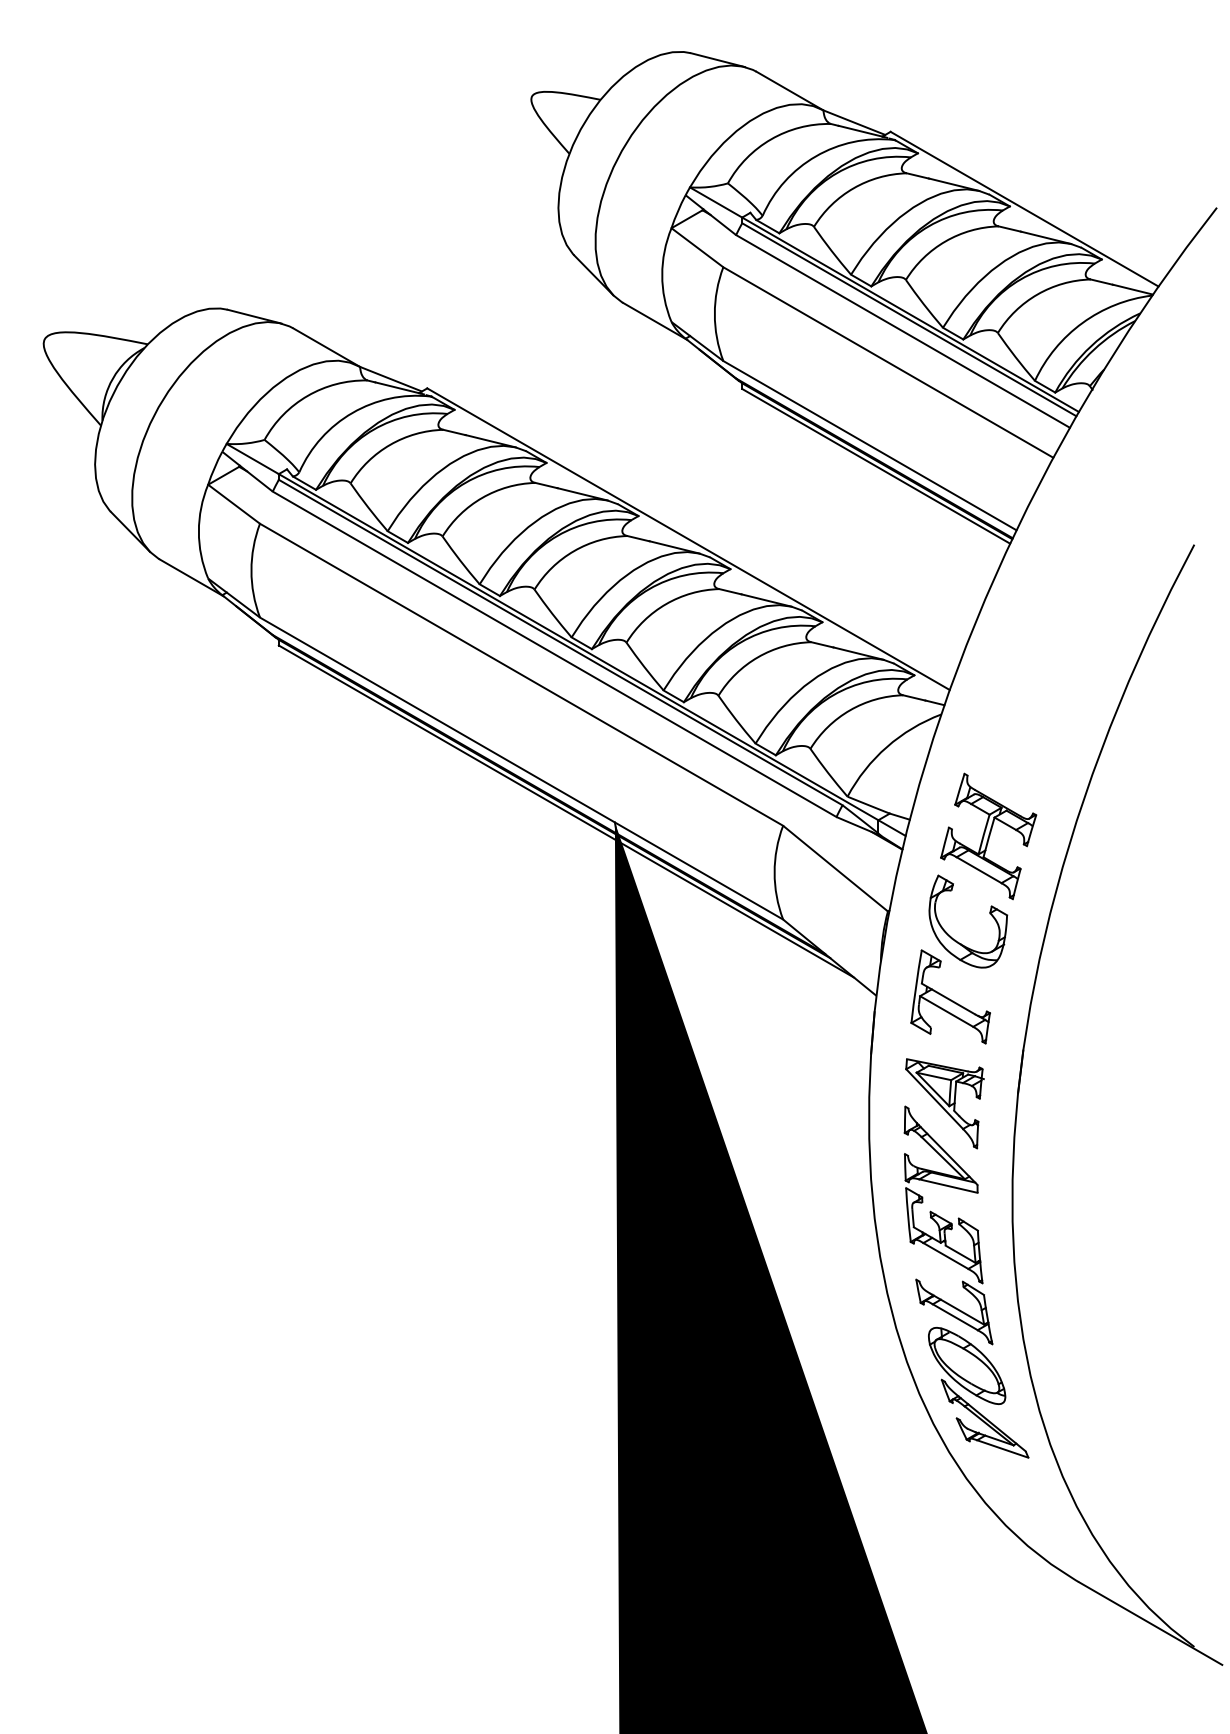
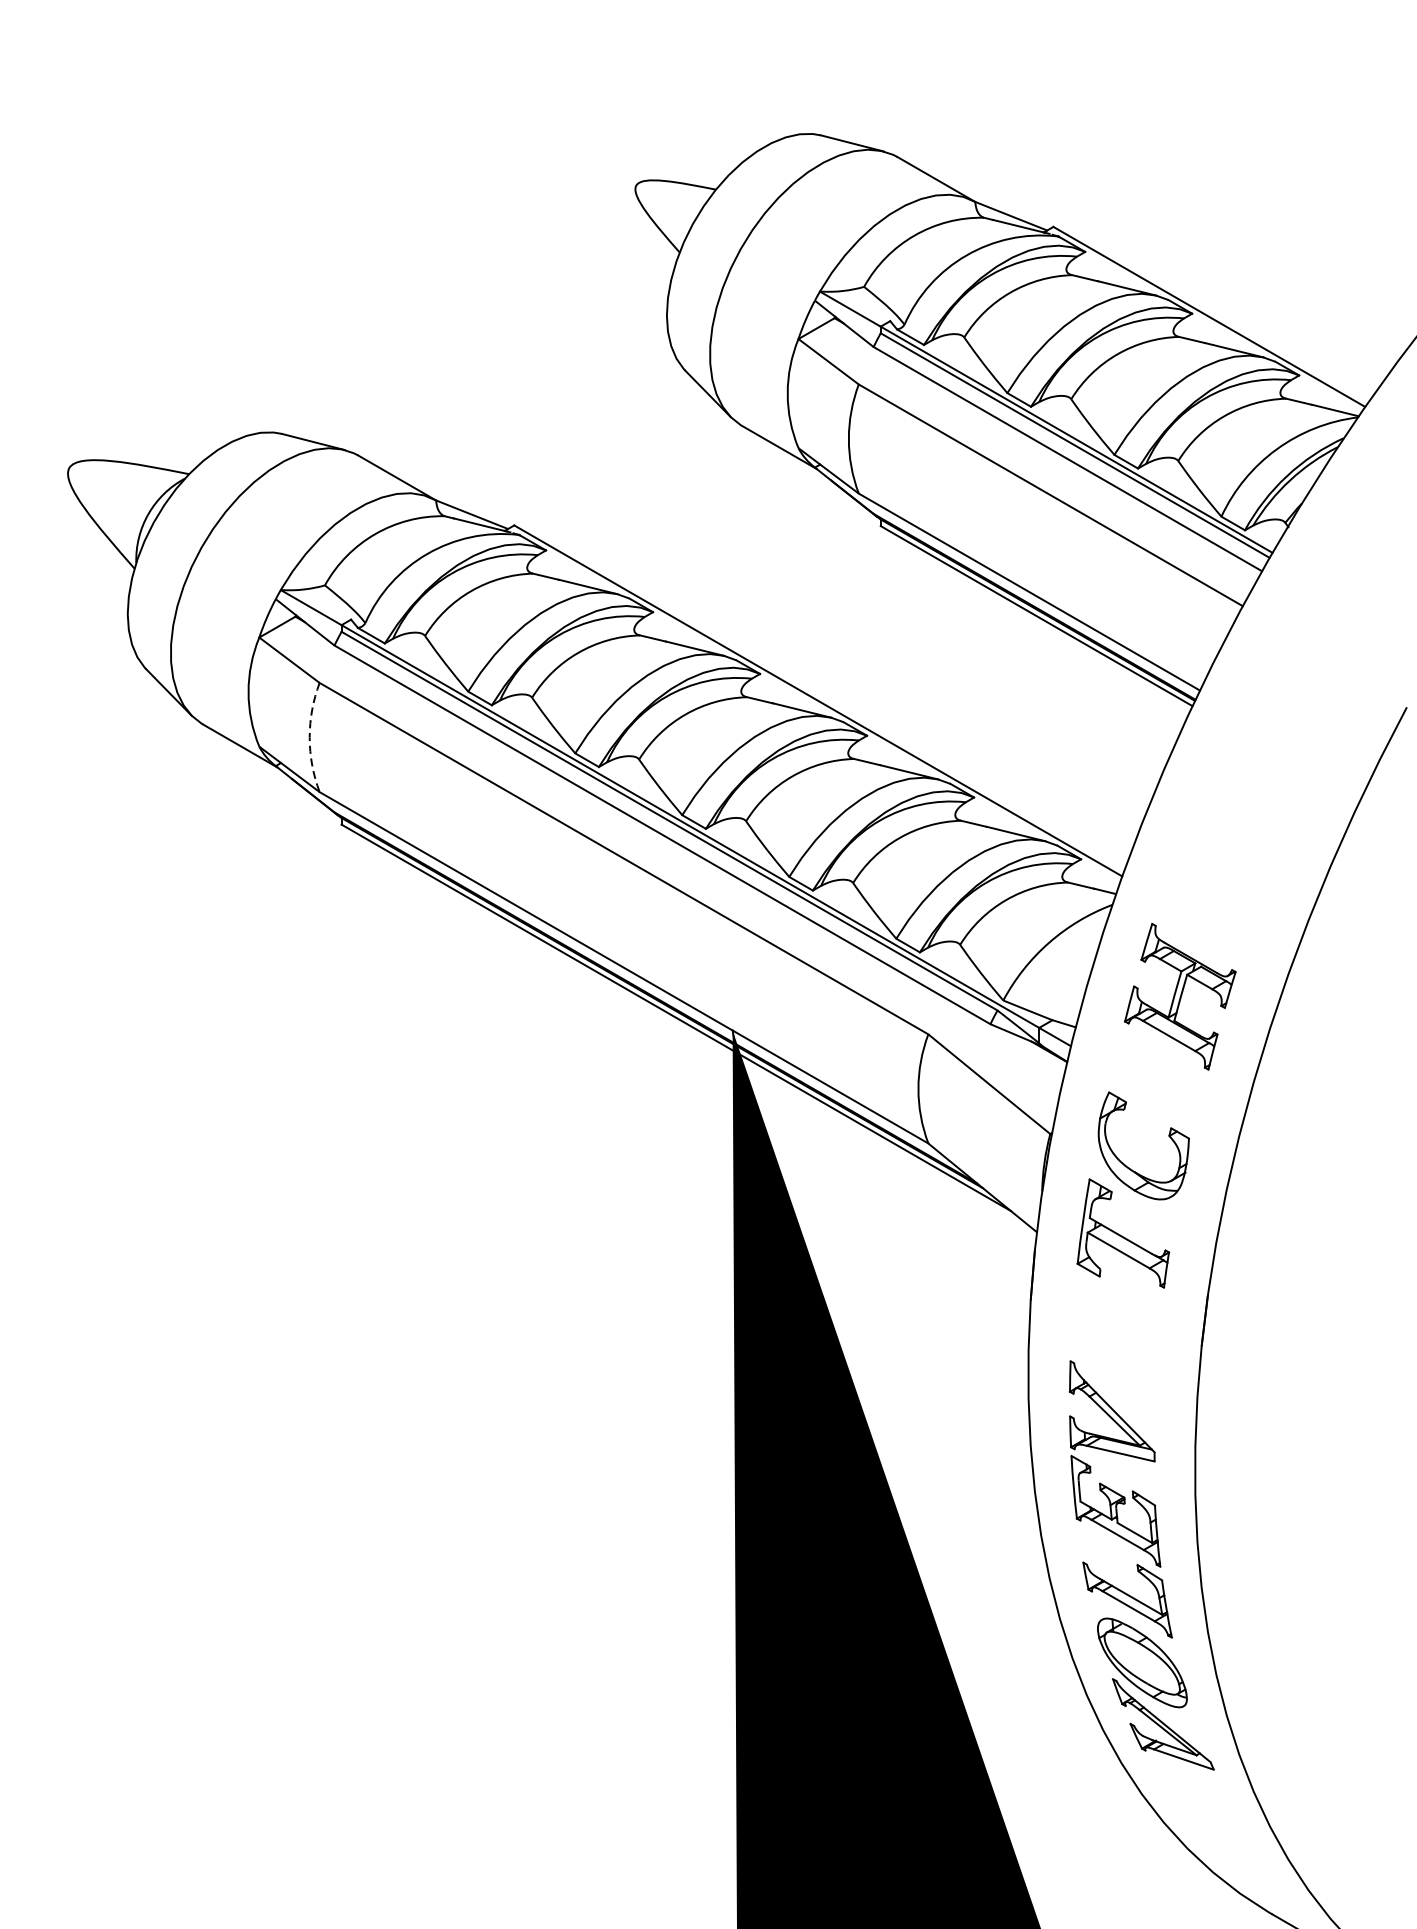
arc: (251, 570) -> (309, 737), solid -> dashed
part: (988, 836) -> (1180, 996), moved
part: (944, 1103) -> (1116, 1357), removed

